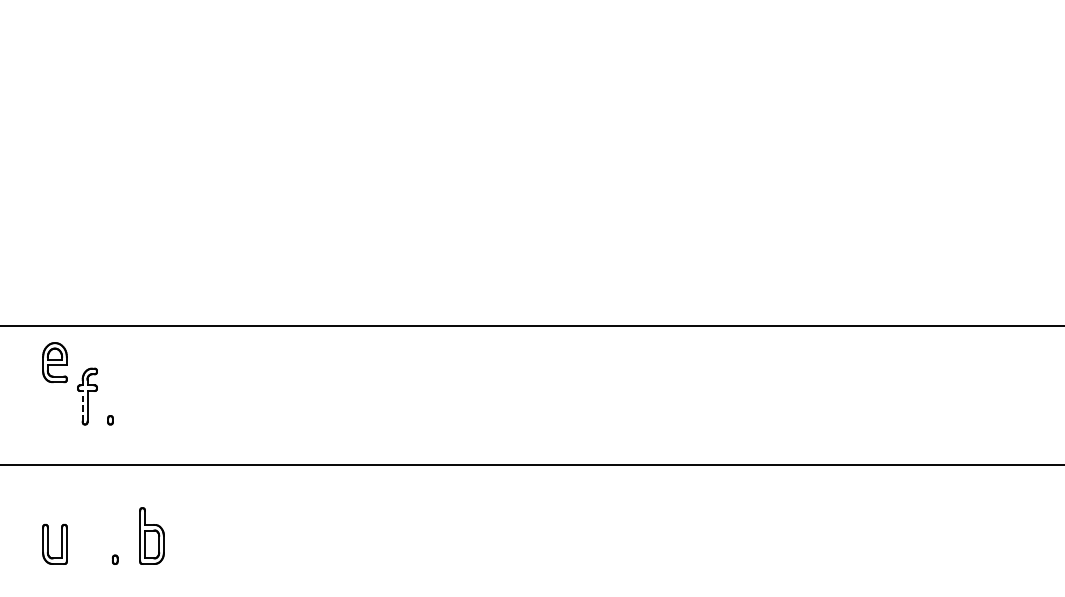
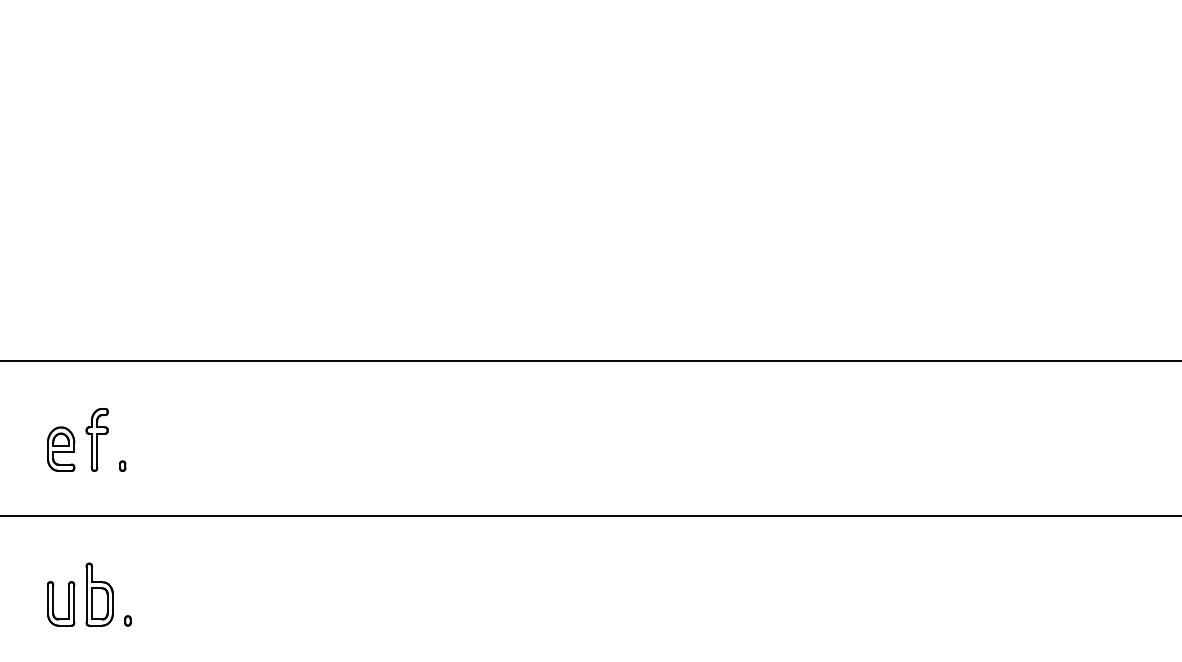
part: (55, 362) -> (61, 448), moved
line: (82, 406) -> (91, 450), dashed -> solid
part: (151, 535) -> (99, 594), moved

